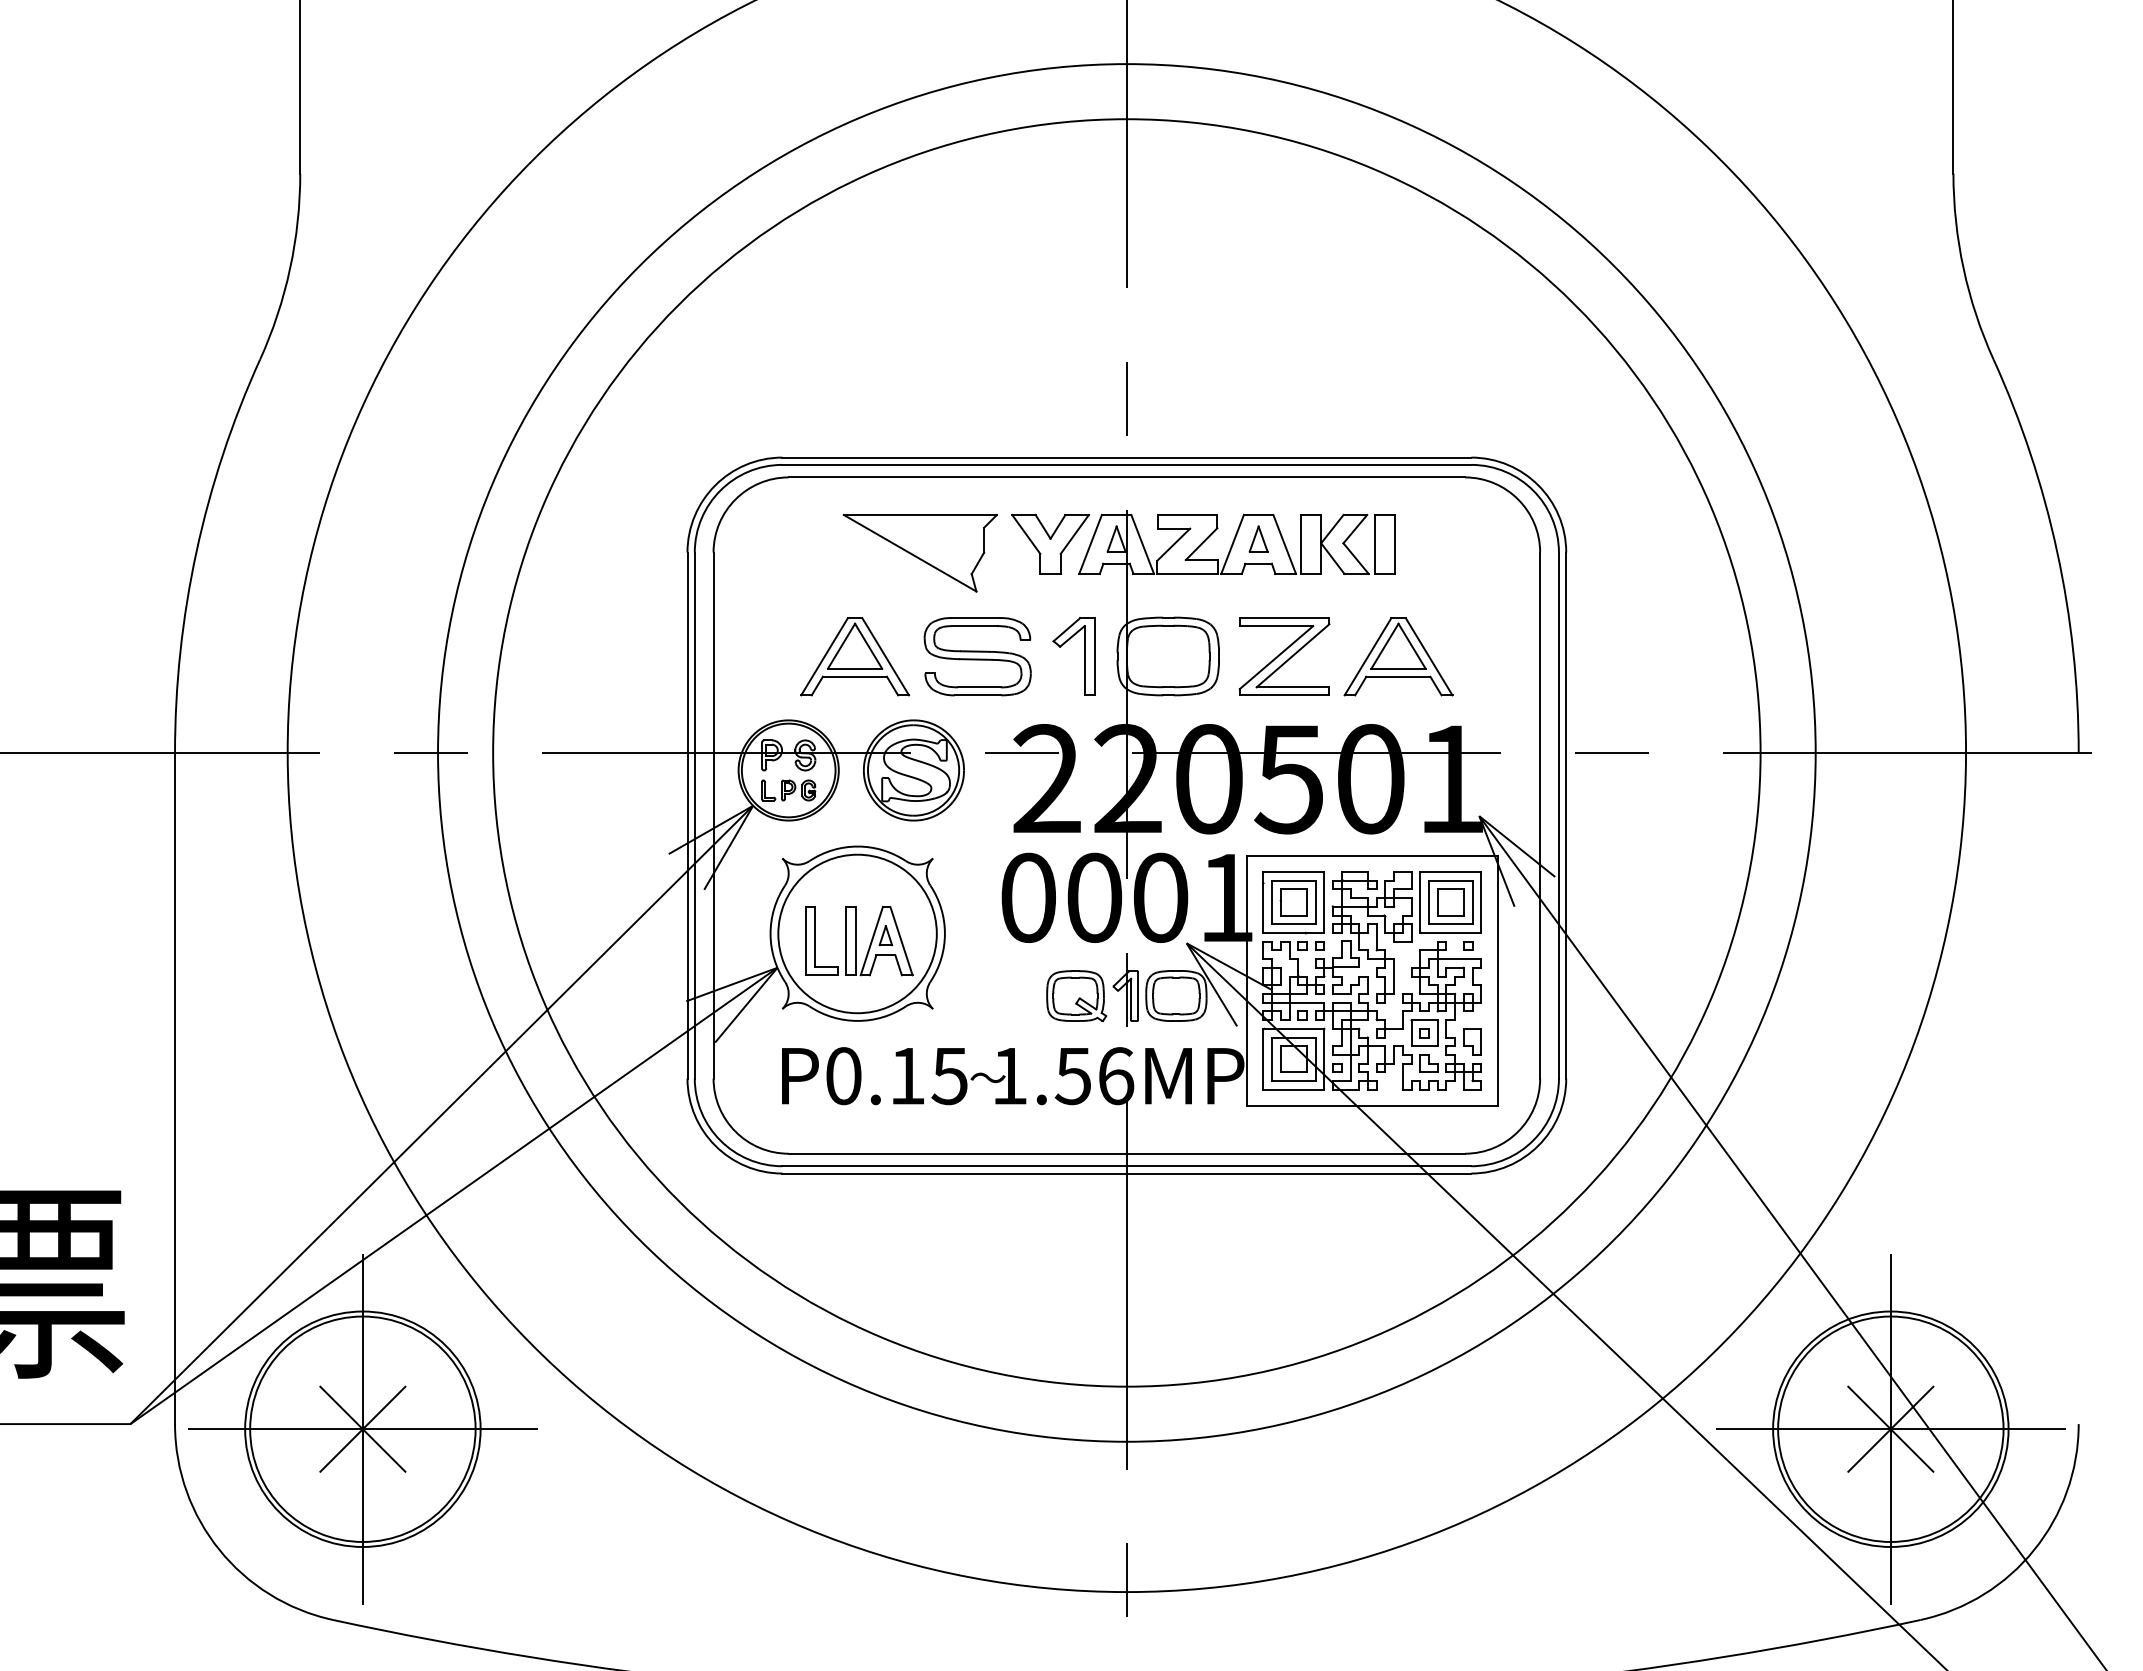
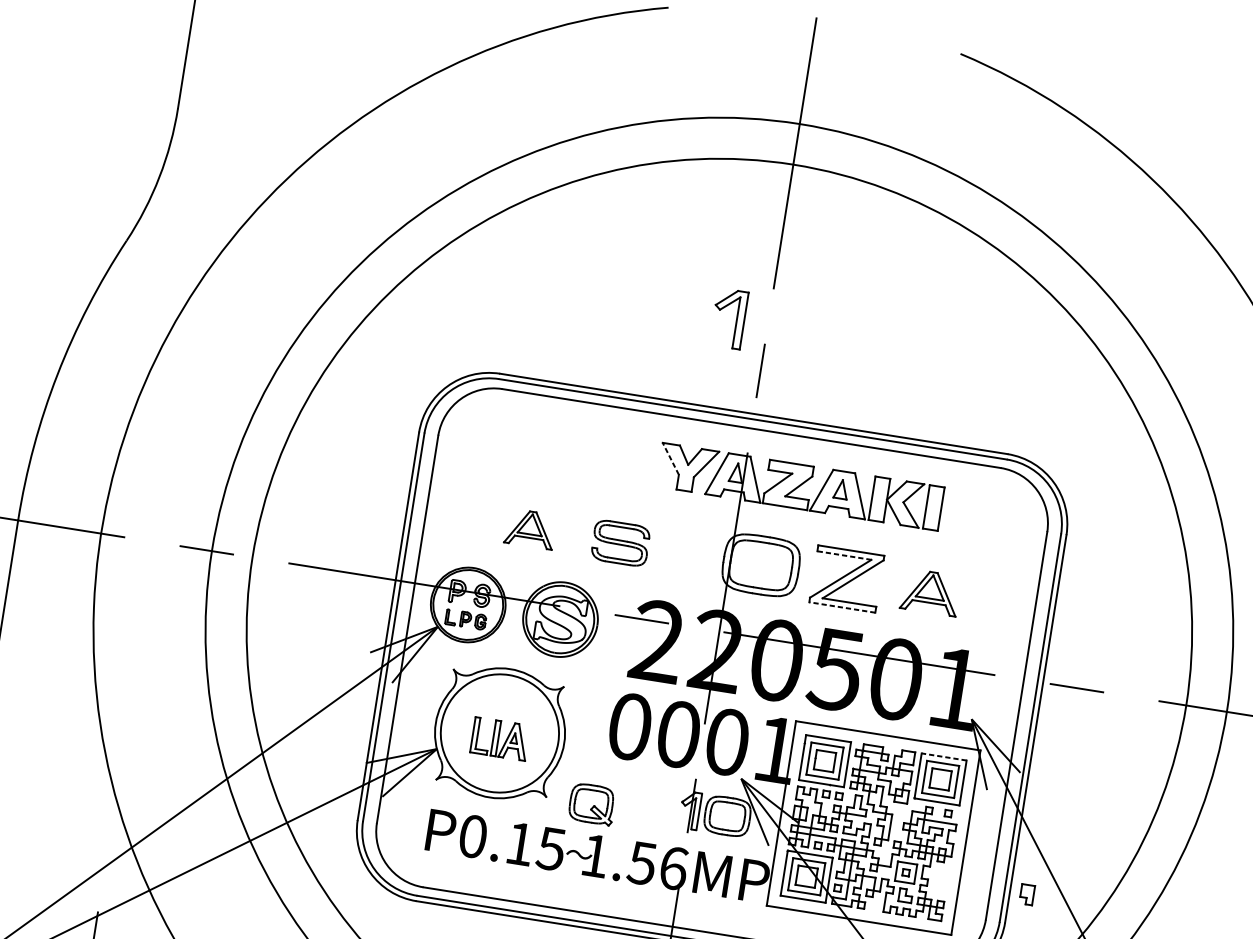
line: (1026, 534) -> (670, 458), solid -> dashed
part: (919, 552) -> (590, 459), removed
line: (1276, 626) -> (844, 555), solid -> dashed
part: (855, 656) -> (530, 528), size x0.6
part: (977, 656) -> (620, 543), size x0.7
part: (1084, 656) -> (736, 319), moved
part: (1398, 656) -> (930, 592), size x0.7
line: (1284, 695) -> (842, 607), solid -> dashed
line: (1450, 871) -> (944, 756), solid -> dashed
part: (859, 941) -> (500, 739), size x0.7
part: (1076, 995) -> (592, 803), moved
part: (1472, 1041) -> (1027, 894), moved

